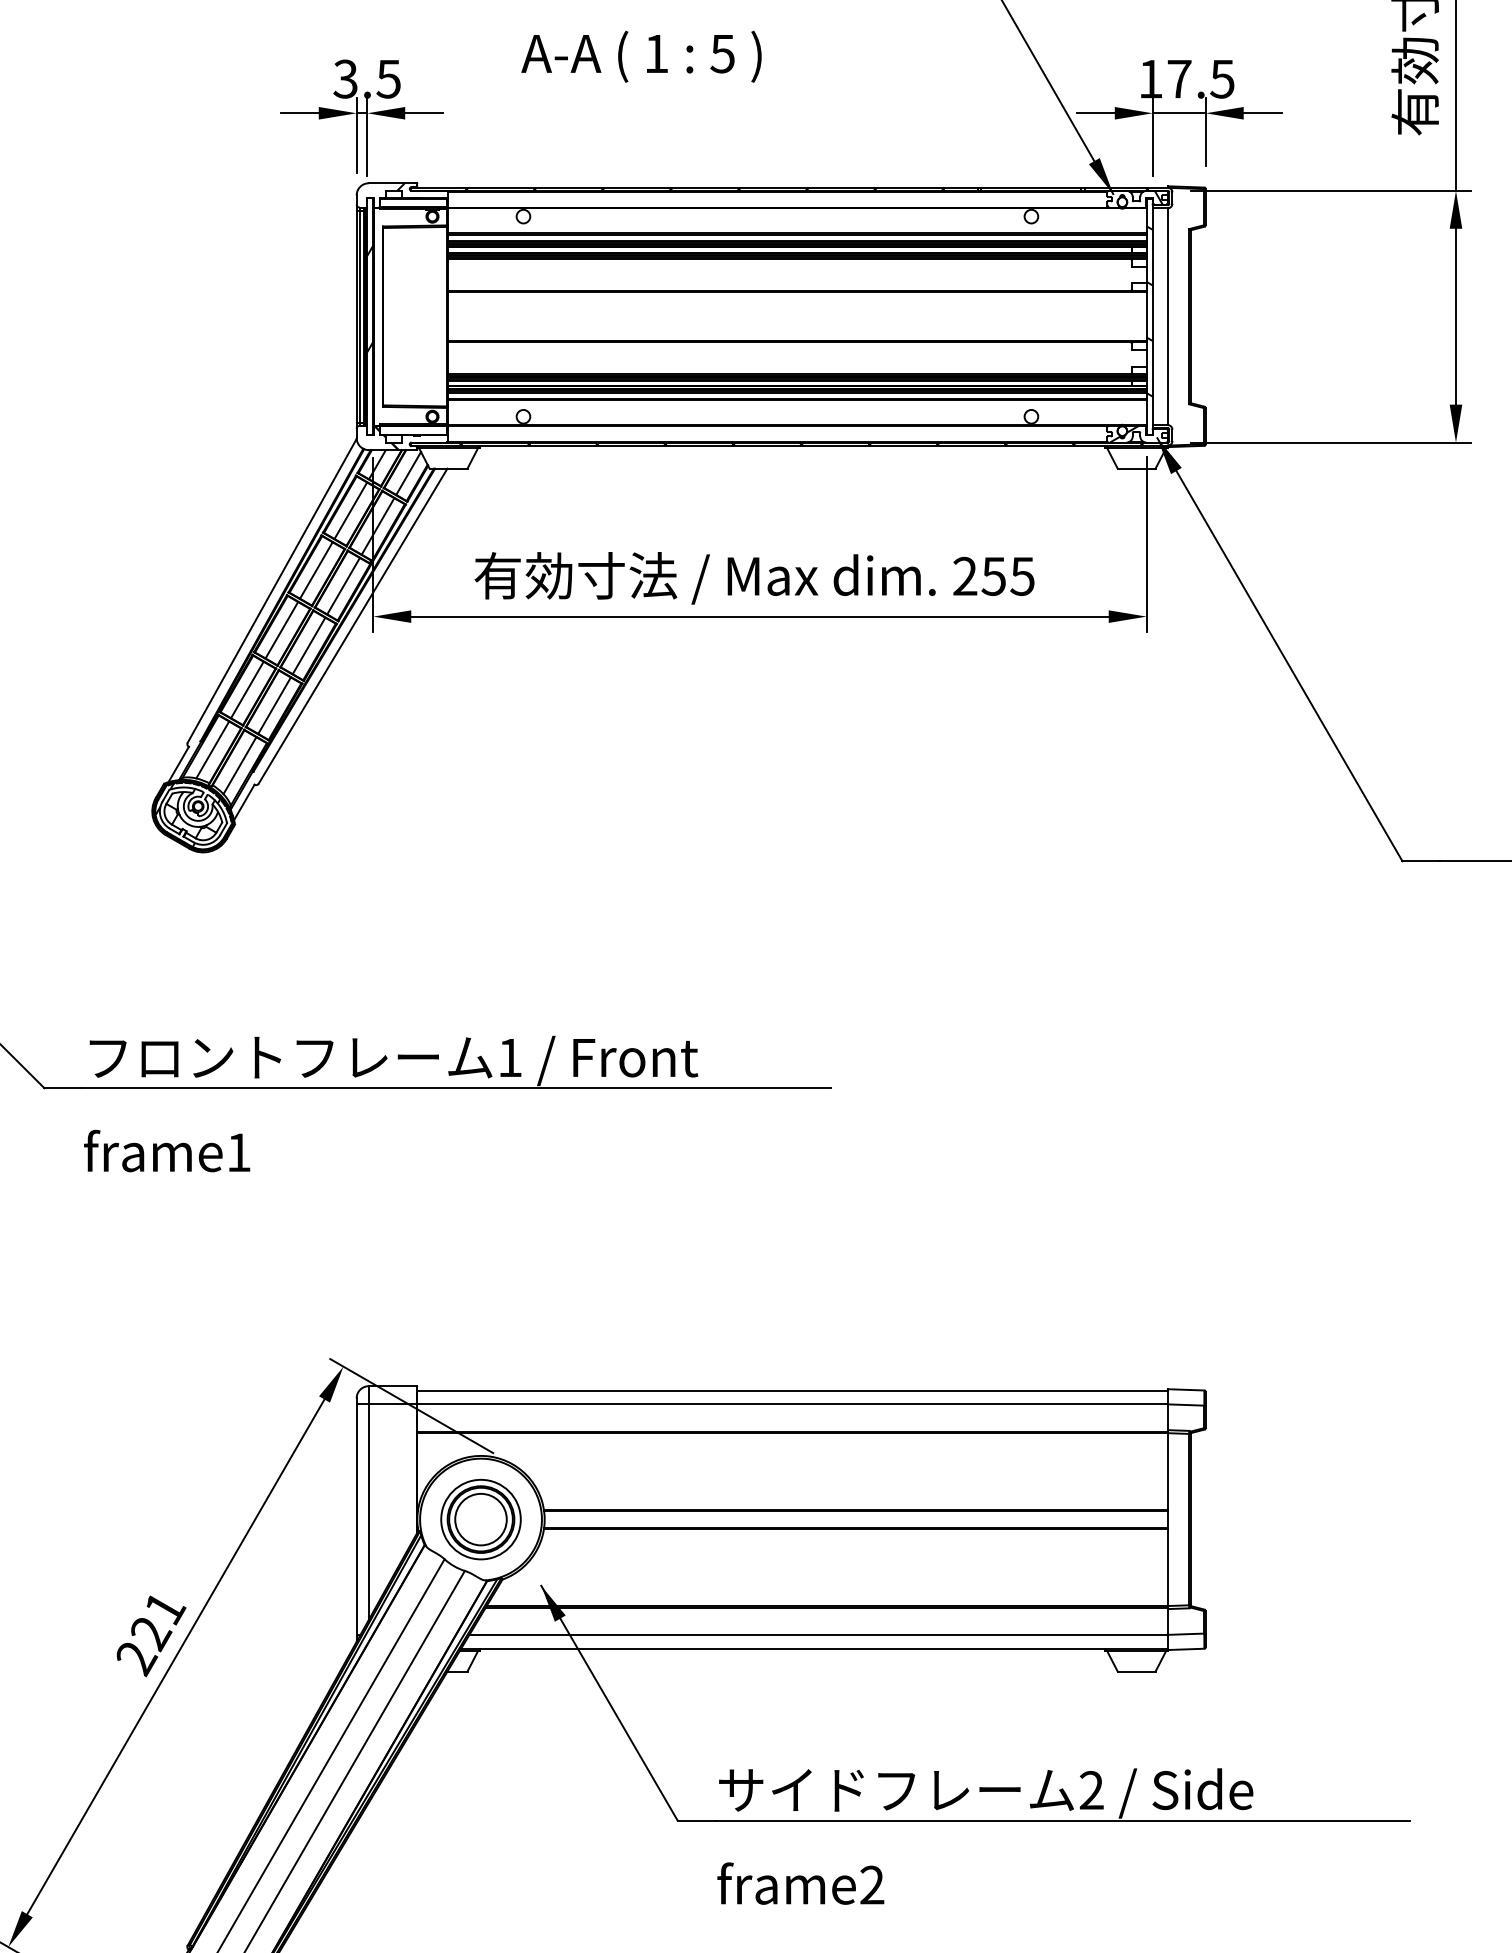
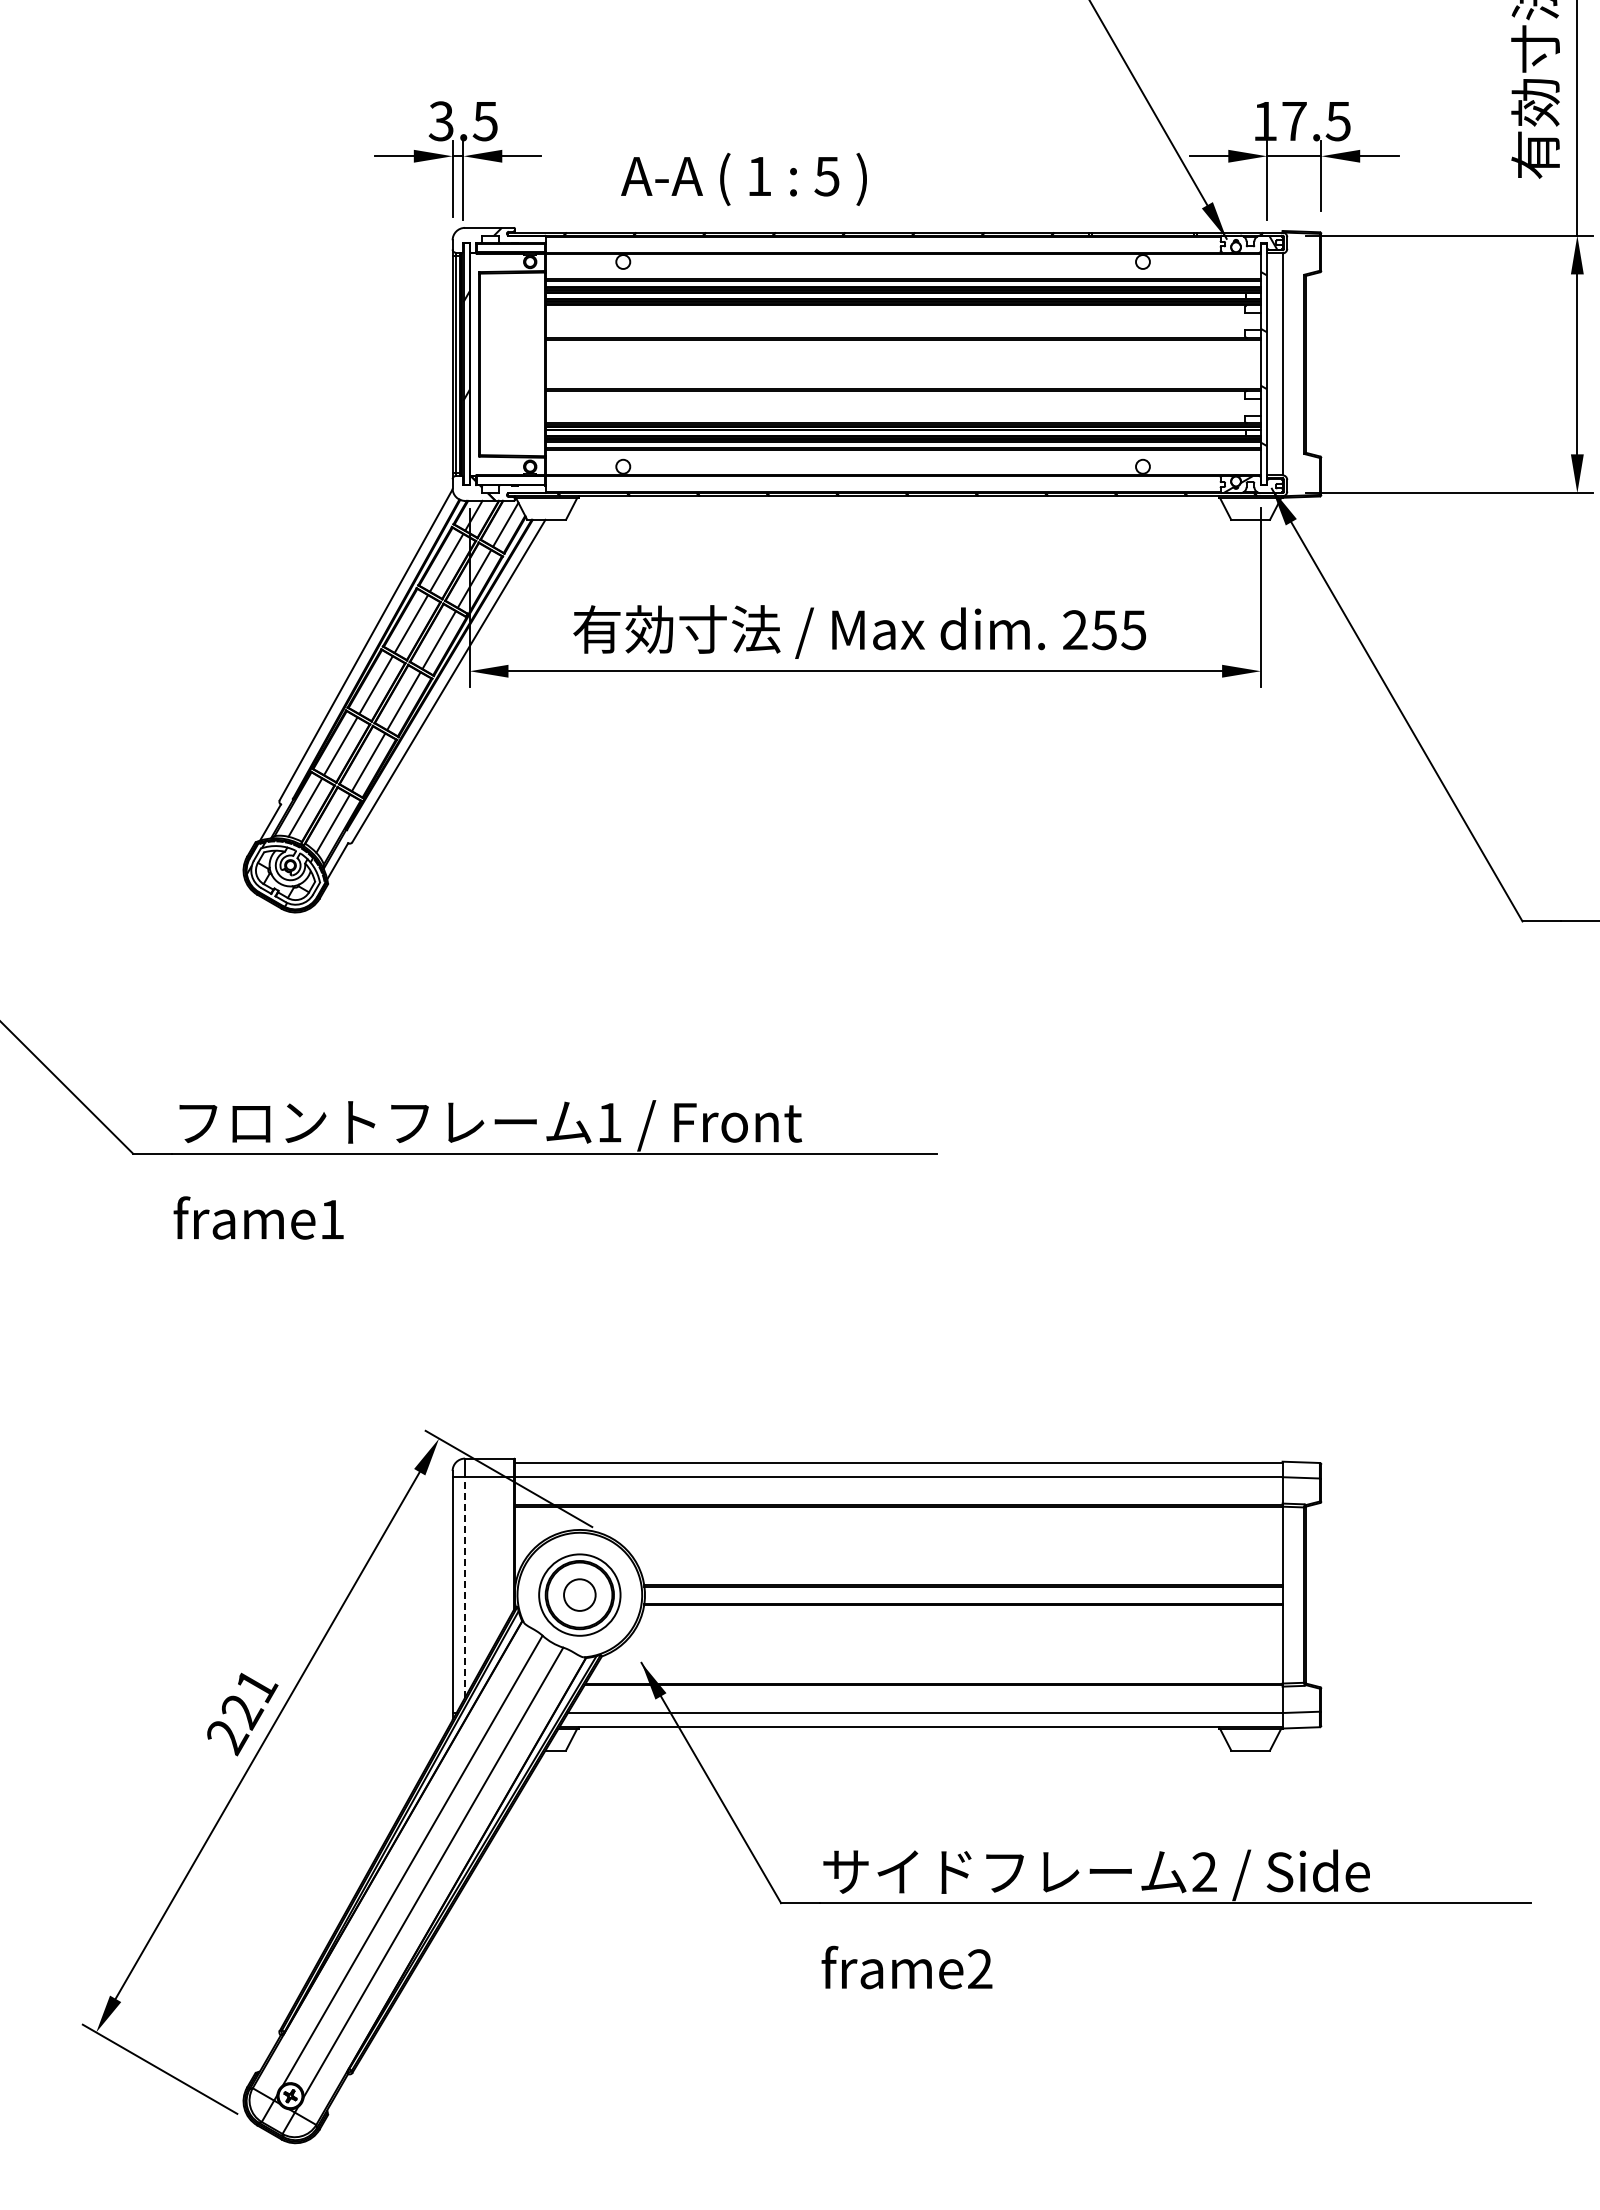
text: (640, 56) -> (743, 179), moved
line: (369, 1512) -> (465, 1587), solid -> dashed
circle: (480, 1519) -> (579, 1594), size x0.6

